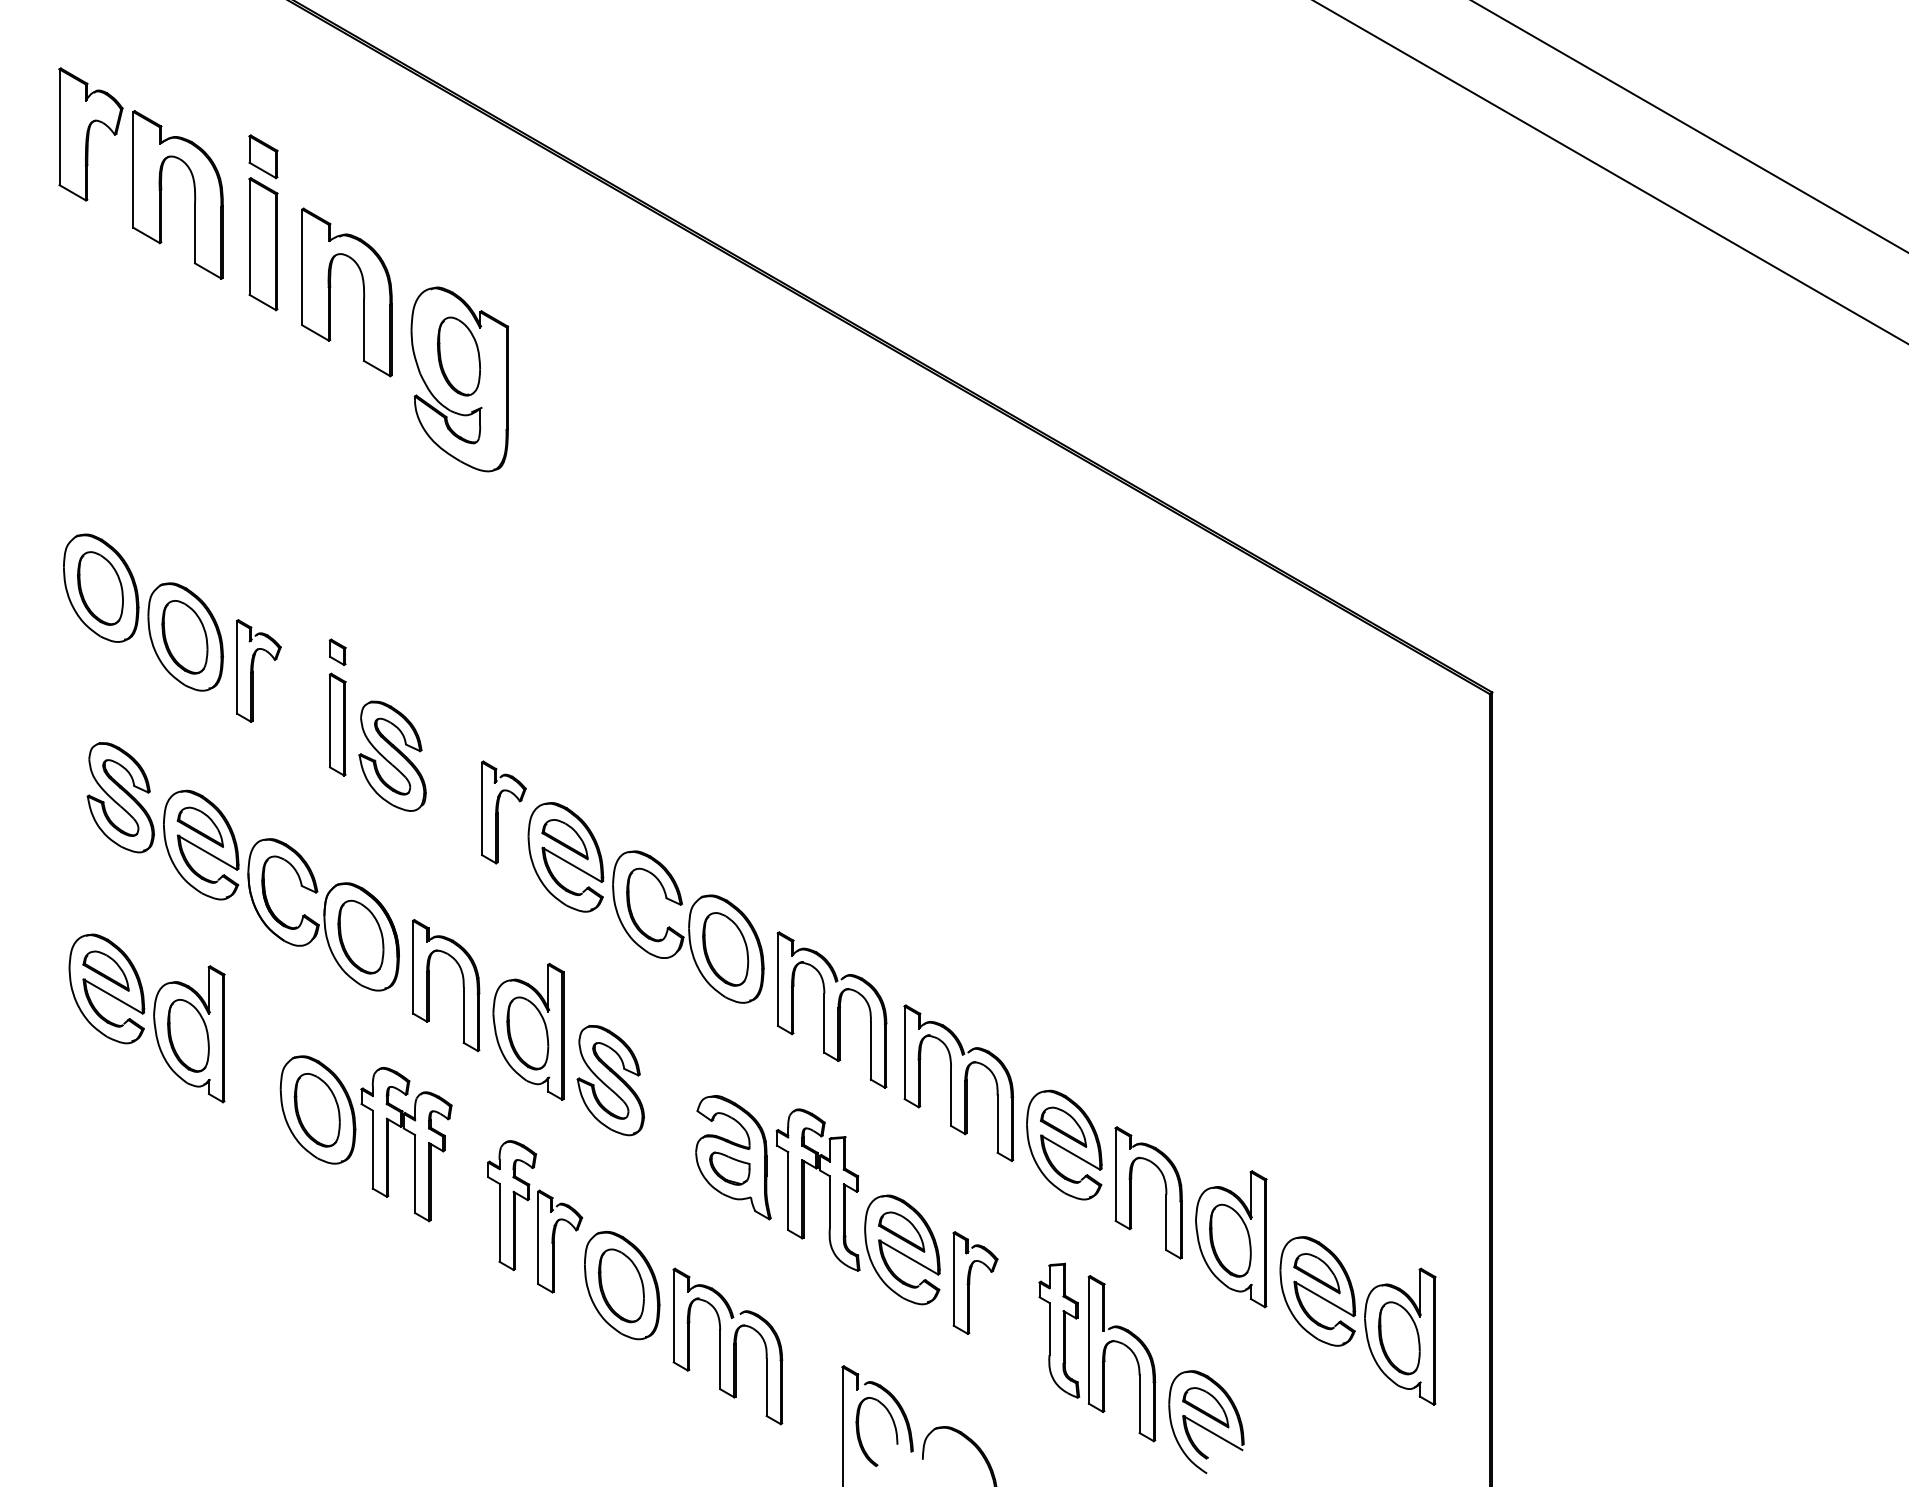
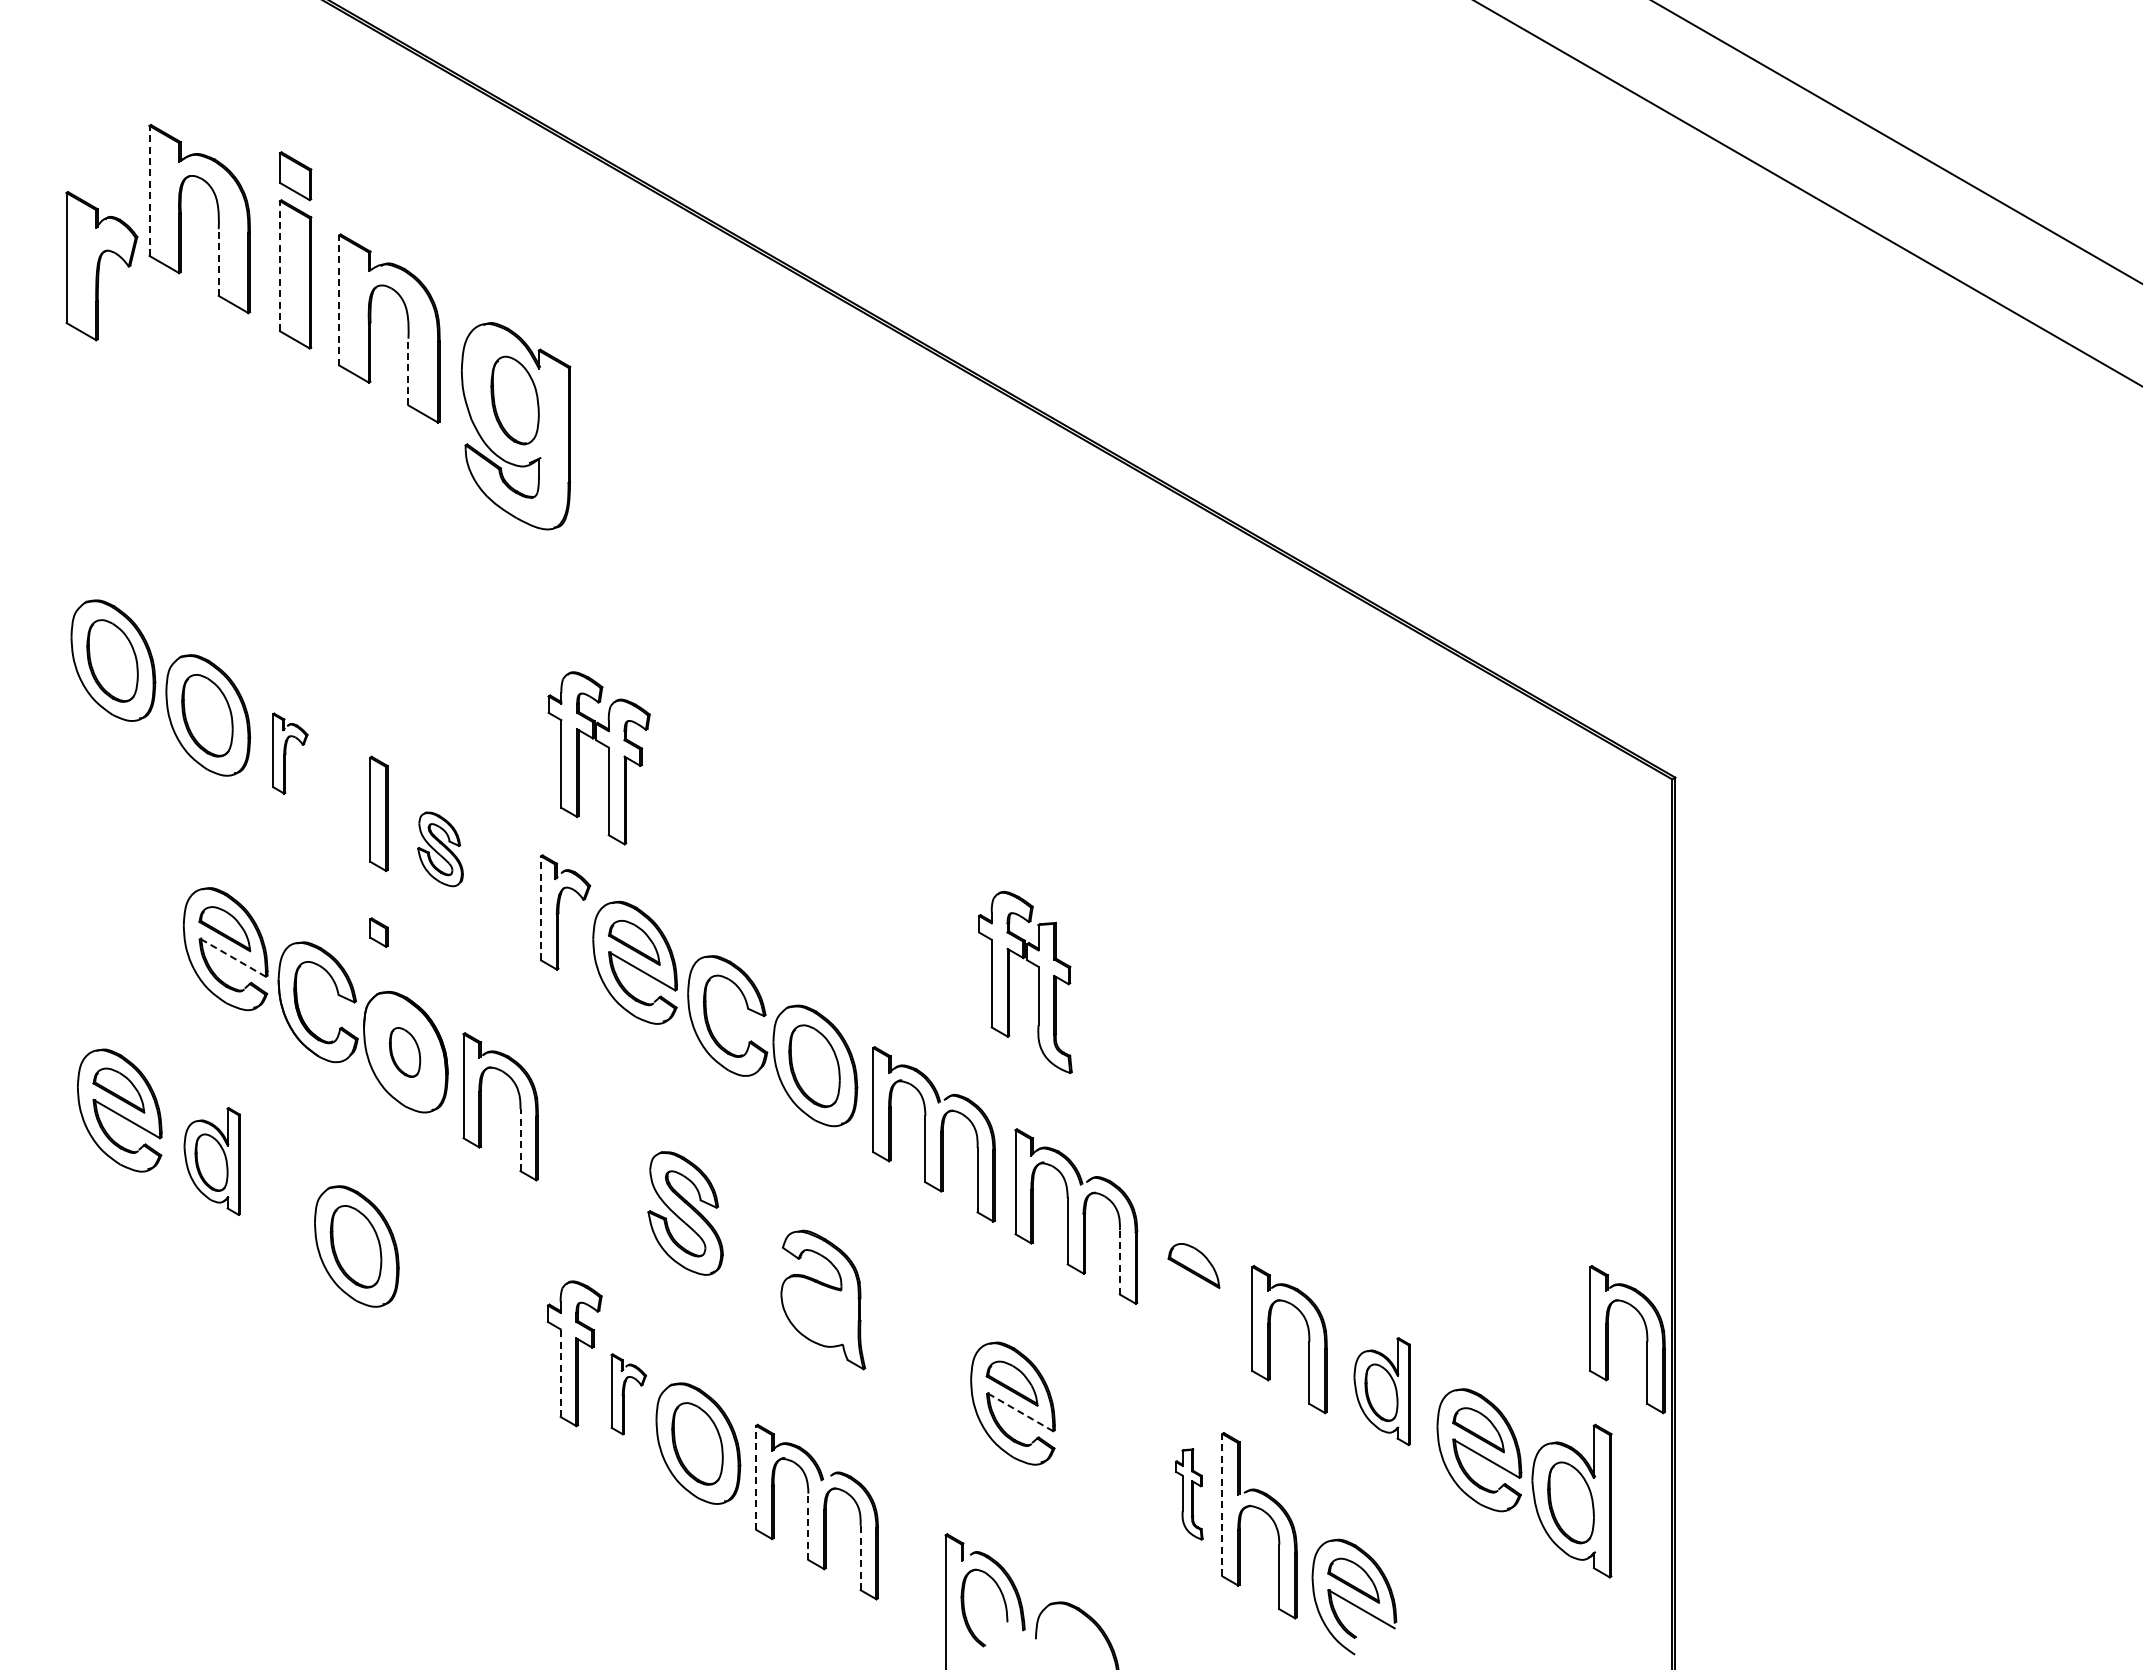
part: (90, 134) -> (101, 266), moved
line: (133, 169) -> (149, 190), solid -> dashed
line: (194, 233) -> (218, 262), solid -> dashed
line: (250, 236) -> (280, 265), solid -> dashed
line: (302, 266) -> (339, 299), solid -> dashed
line: (364, 330) -> (408, 371), solid -> dashed
part: (337, 652) -> (378, 932), moved
part: (258, 670) -> (289, 753), size x0.7
part: (392, 756) -> (440, 849), size x0.6
part: (120, 797) -> (135, 895), removed
line: (482, 808) -> (541, 907), solid -> dashed
line: (207, 852) -> (232, 957), solid -> dashed
part: (360, 937) -> (404, 1052), size x0.6
line: (463, 1014) -> (520, 1139), solid -> dashed
part: (527, 1031) -> (592, 1158), removed
part: (188, 1034) -> (211, 1161), size x0.7
line: (997, 1123) -> (1119, 1261), solid -> dashed
part: (414, 1144) -> (608, 758), moved
part: (1064, 1144) -> (1194, 1285), removed
part: (730, 1168) -> (819, 1312), removed
part: (829, 1189) -> (1038, 981), moved
part: (1432, 1192) -> (1608, 1339), added
line: (499, 1223) -> (560, 1373), solid -> dashed
part: (1230, 1239) -> (1381, 1391), size x0.7
part: (559, 1241) -> (628, 1394), size x0.7
line: (908, 1256) -> (1019, 1411), solid -> dashed
part: (974, 1282) -> (1094, 1440), removed
line: (673, 1315) -> (756, 1477), solid -> dashed
part: (1059, 1330) -> (1189, 1494), size x0.6
line: (1088, 1339) -> (1222, 1504), solid -> dashed
line: (720, 1359) -> (808, 1526), solid -> dashed
line: (766, 1386) -> (860, 1557), solid -> dashed

